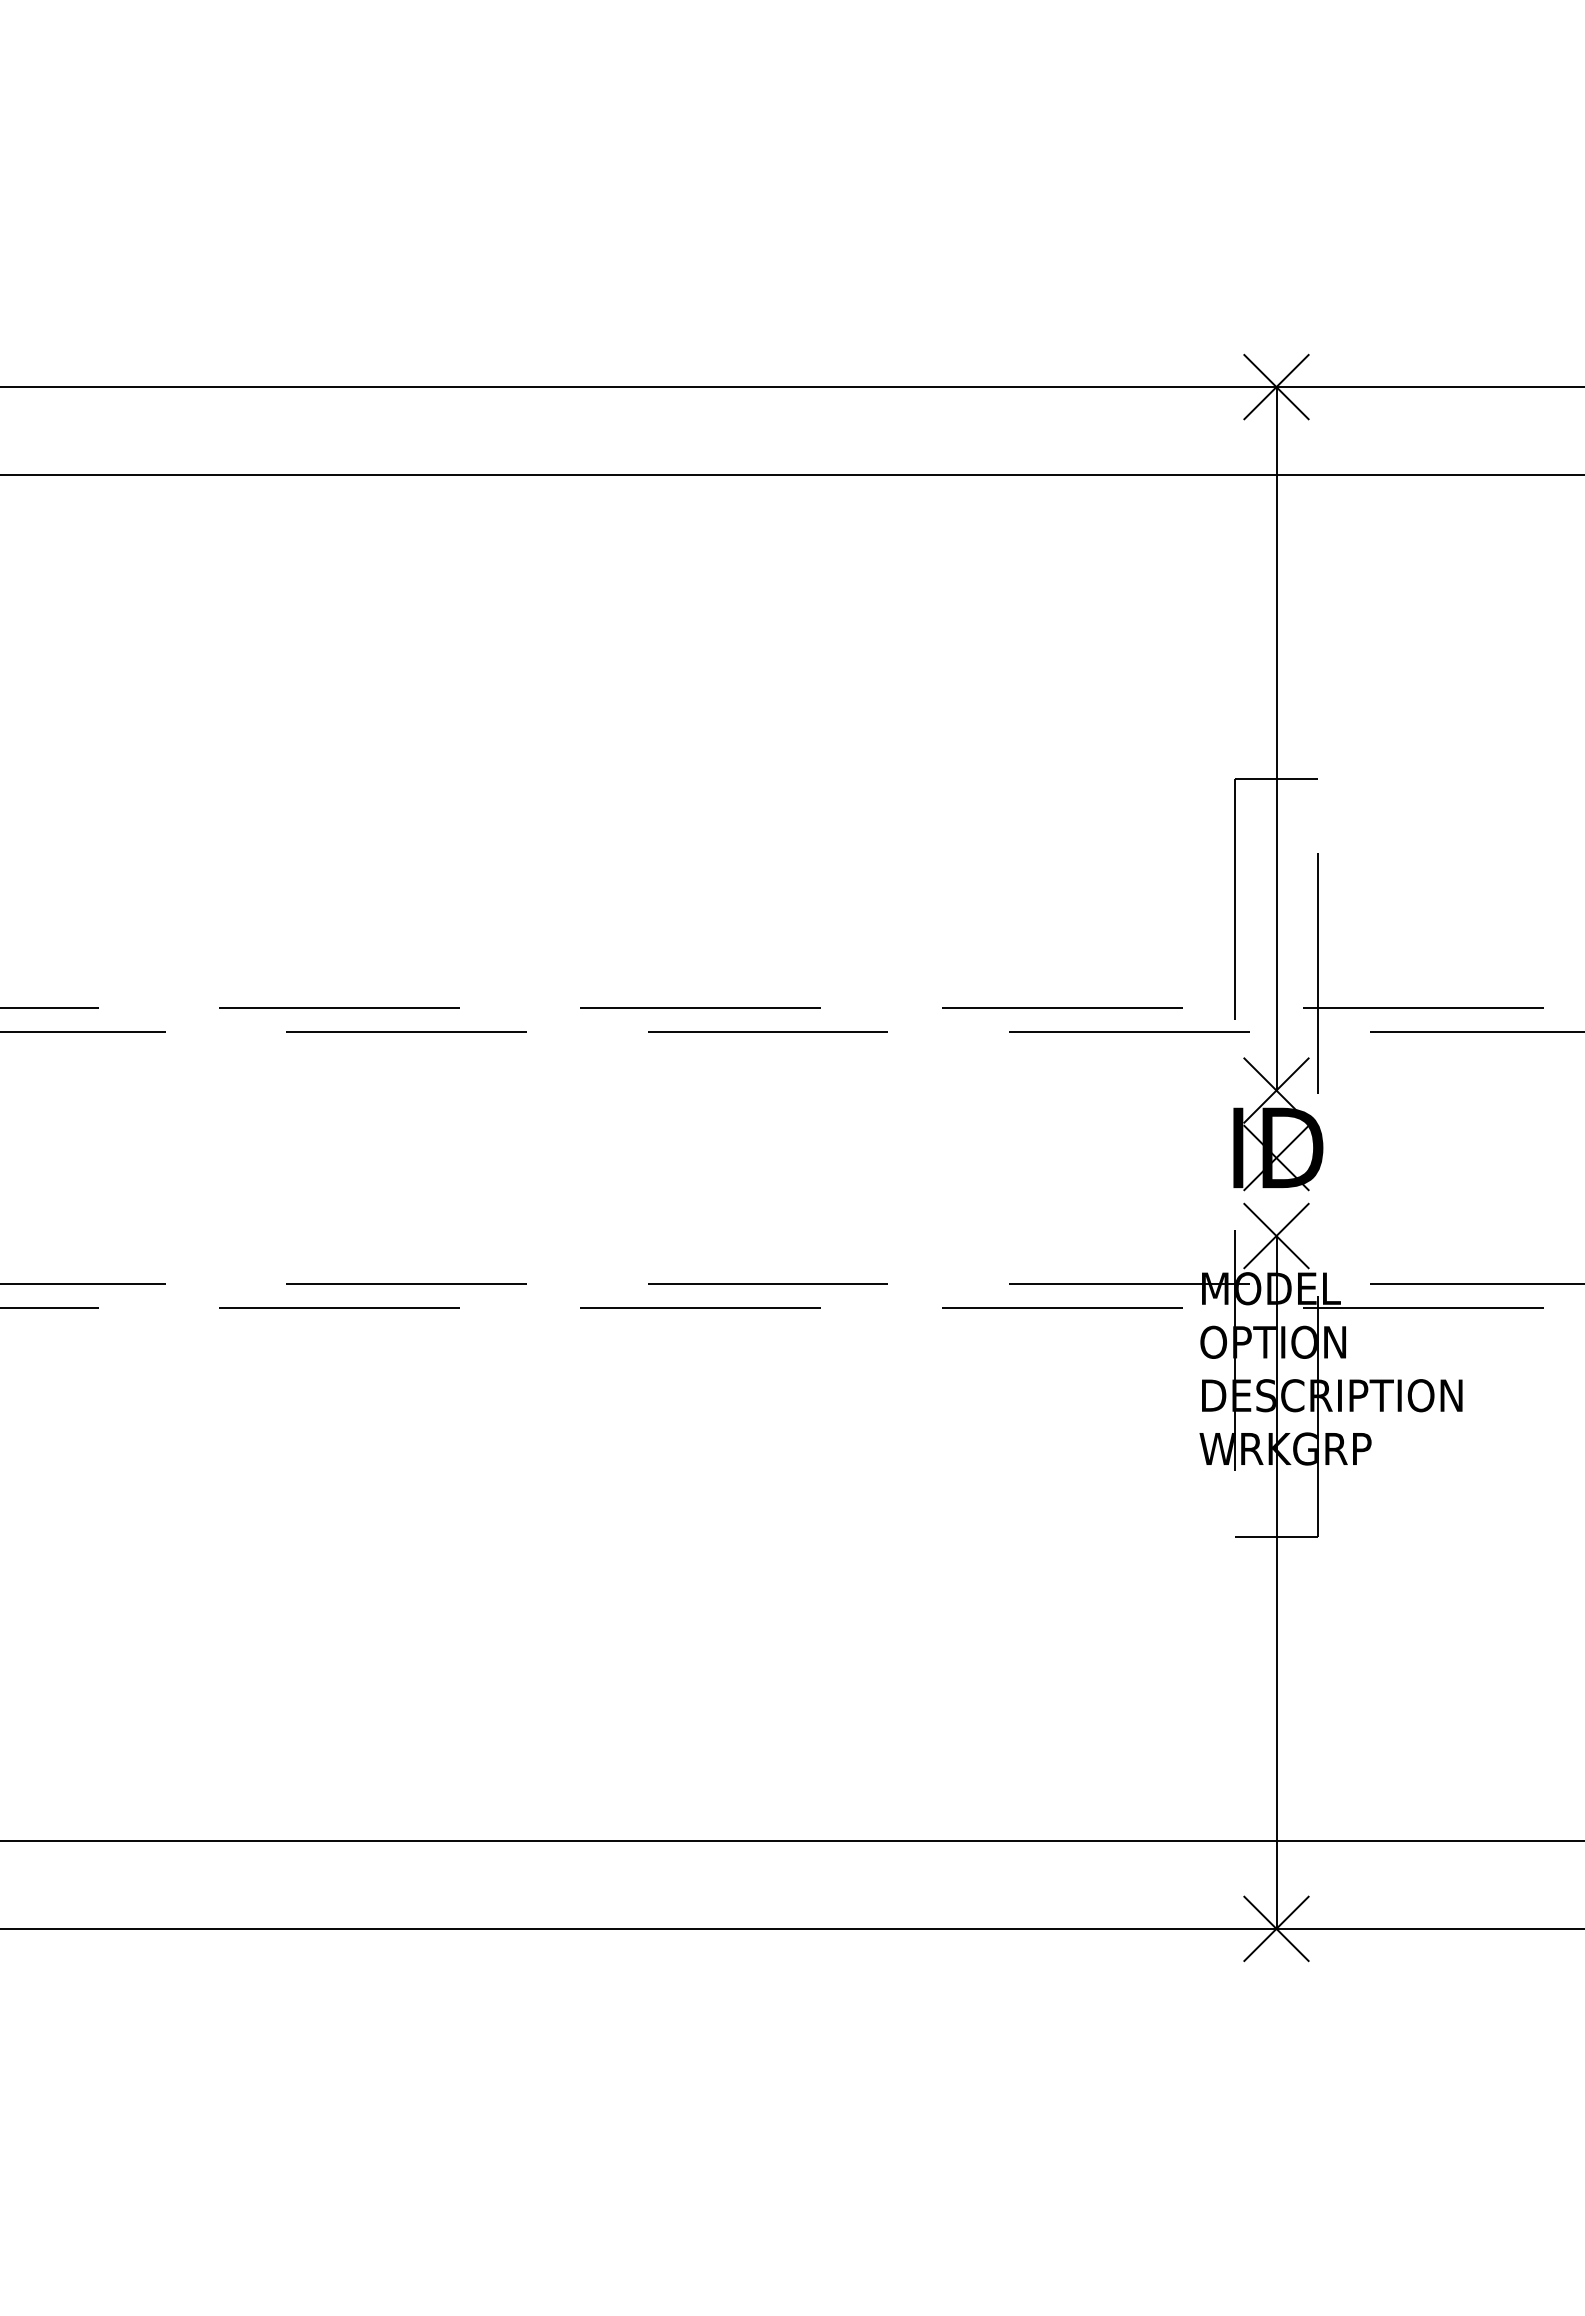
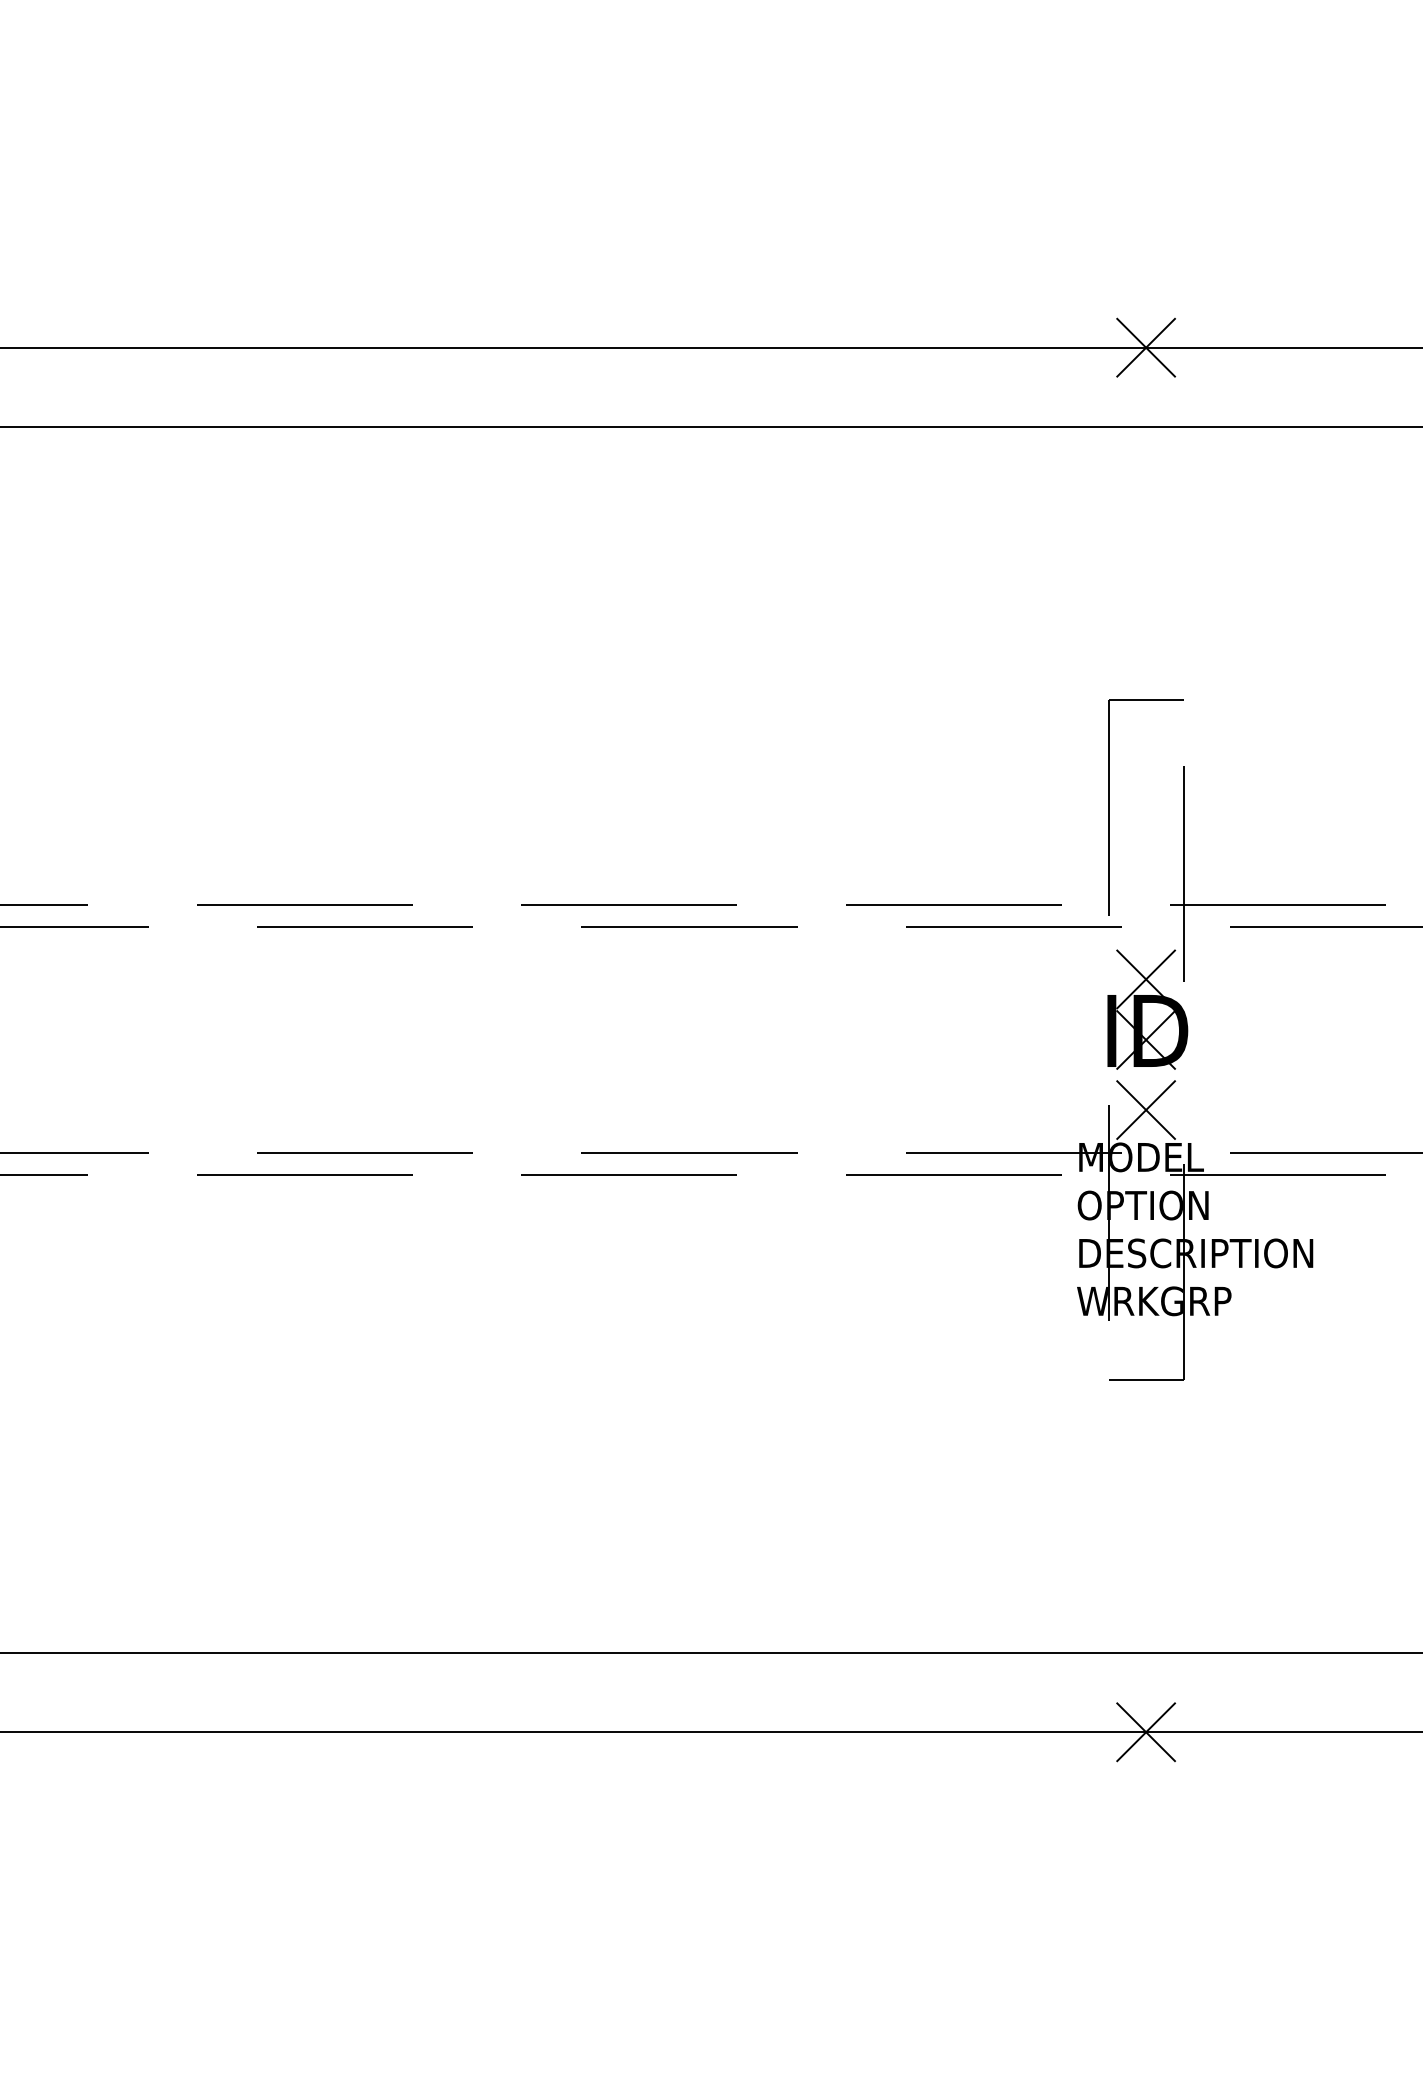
line: (1276, 738) -> (1146, 663), removed
line: (1276, 1582) -> (1146, 1421), removed

